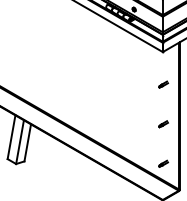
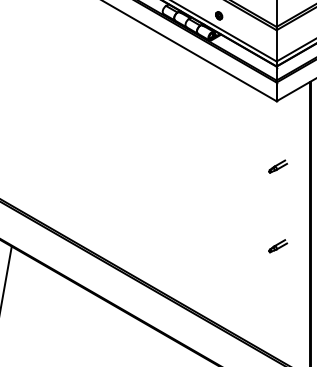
part: (163, 163) -> (277, 325), removed

